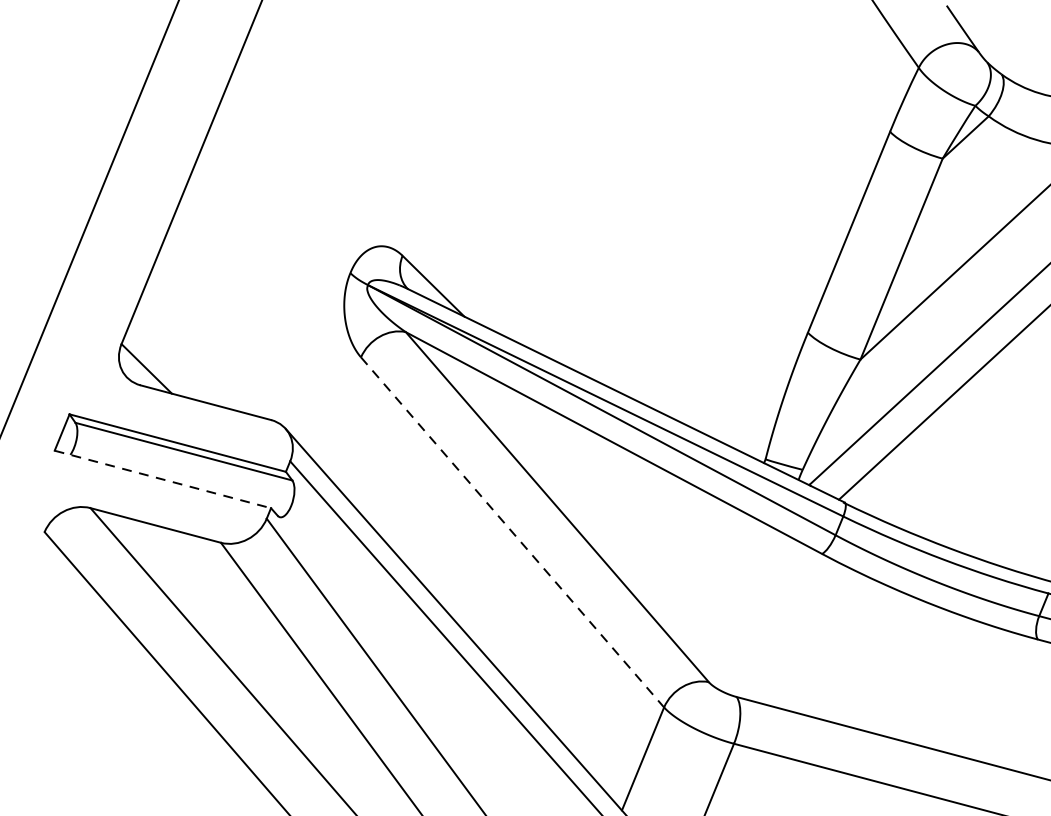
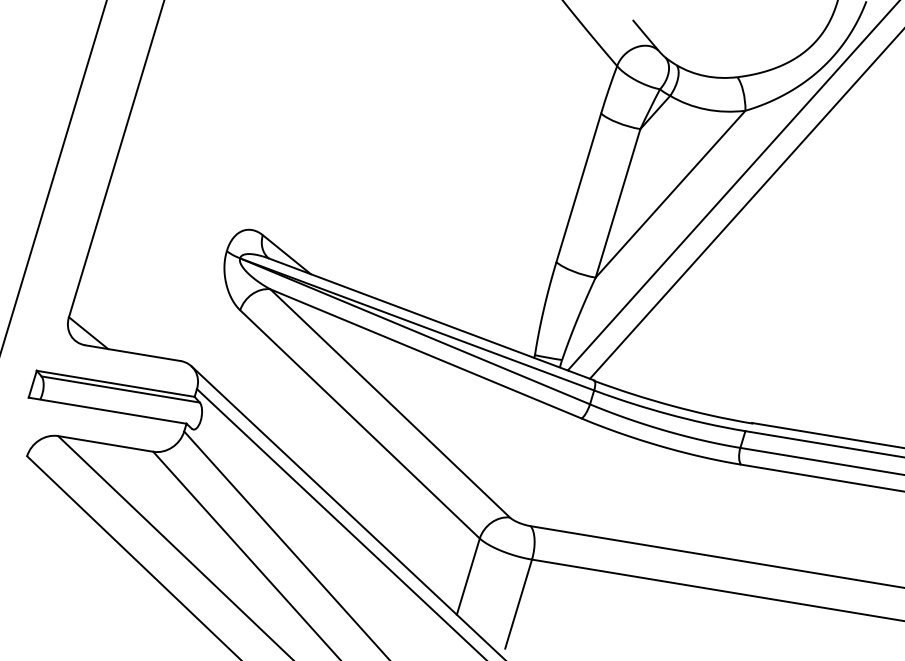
line: (162, 479) -> (107, 410), dashed -> solid
line: (513, 532) -> (360, 424), dashed -> solid

